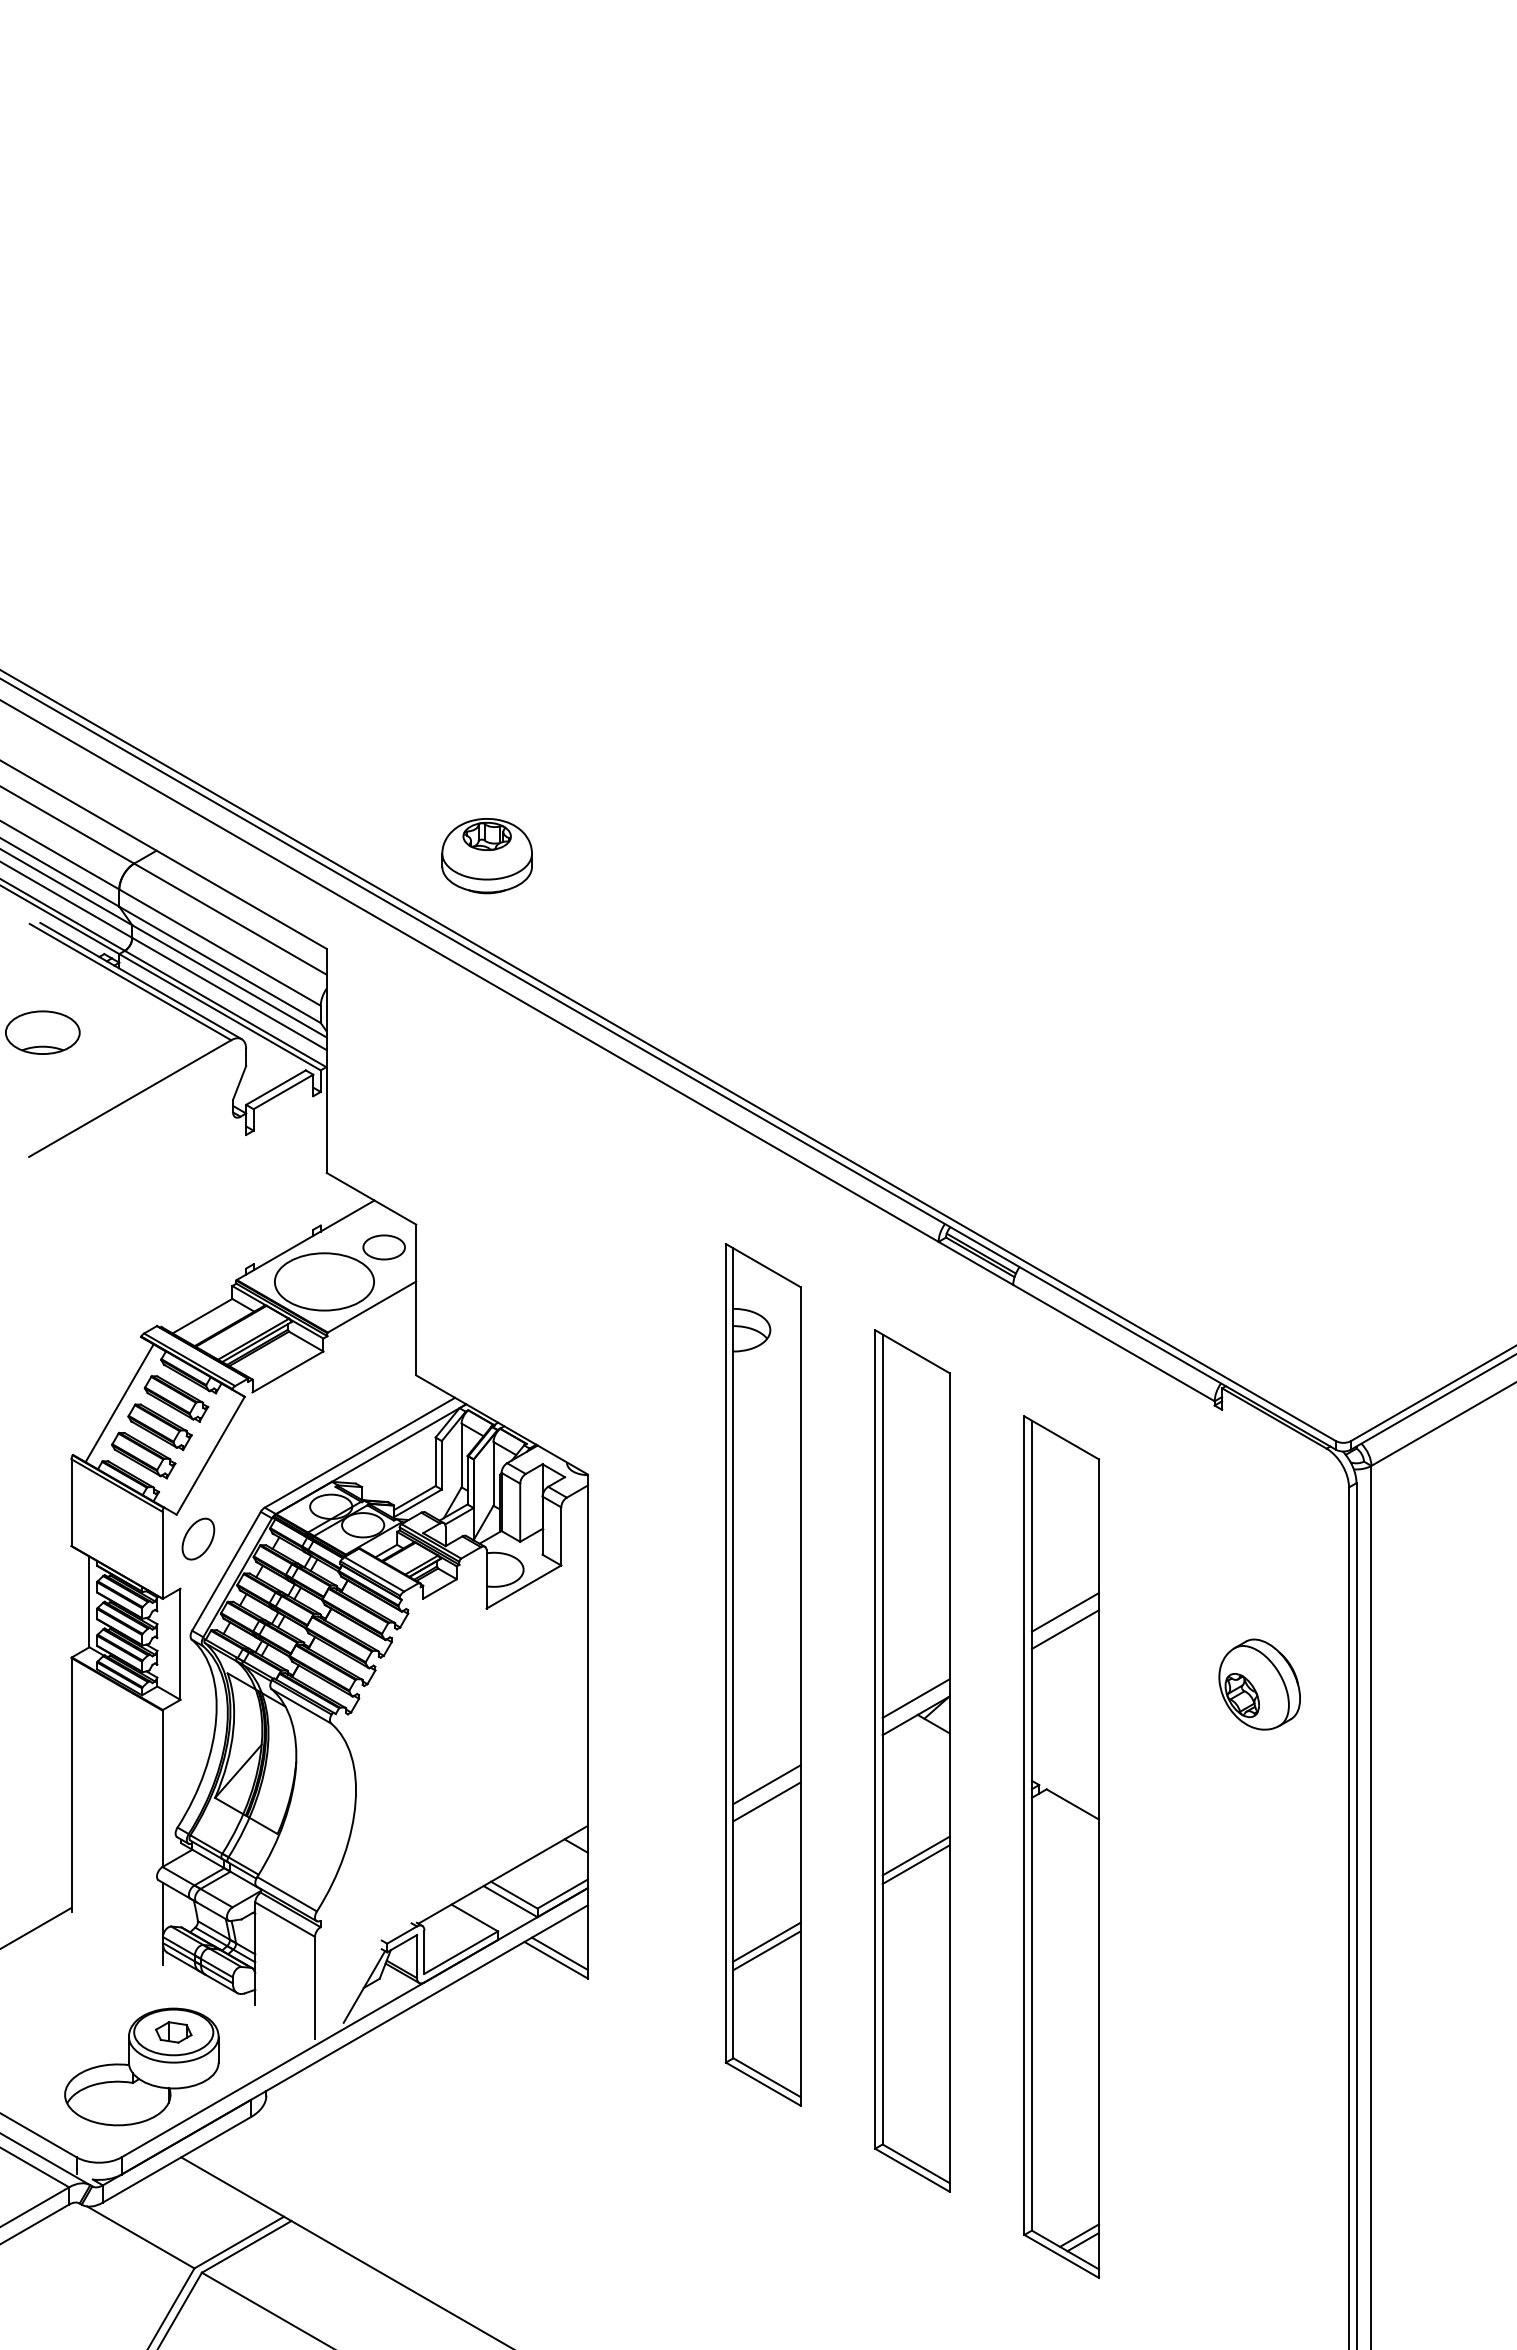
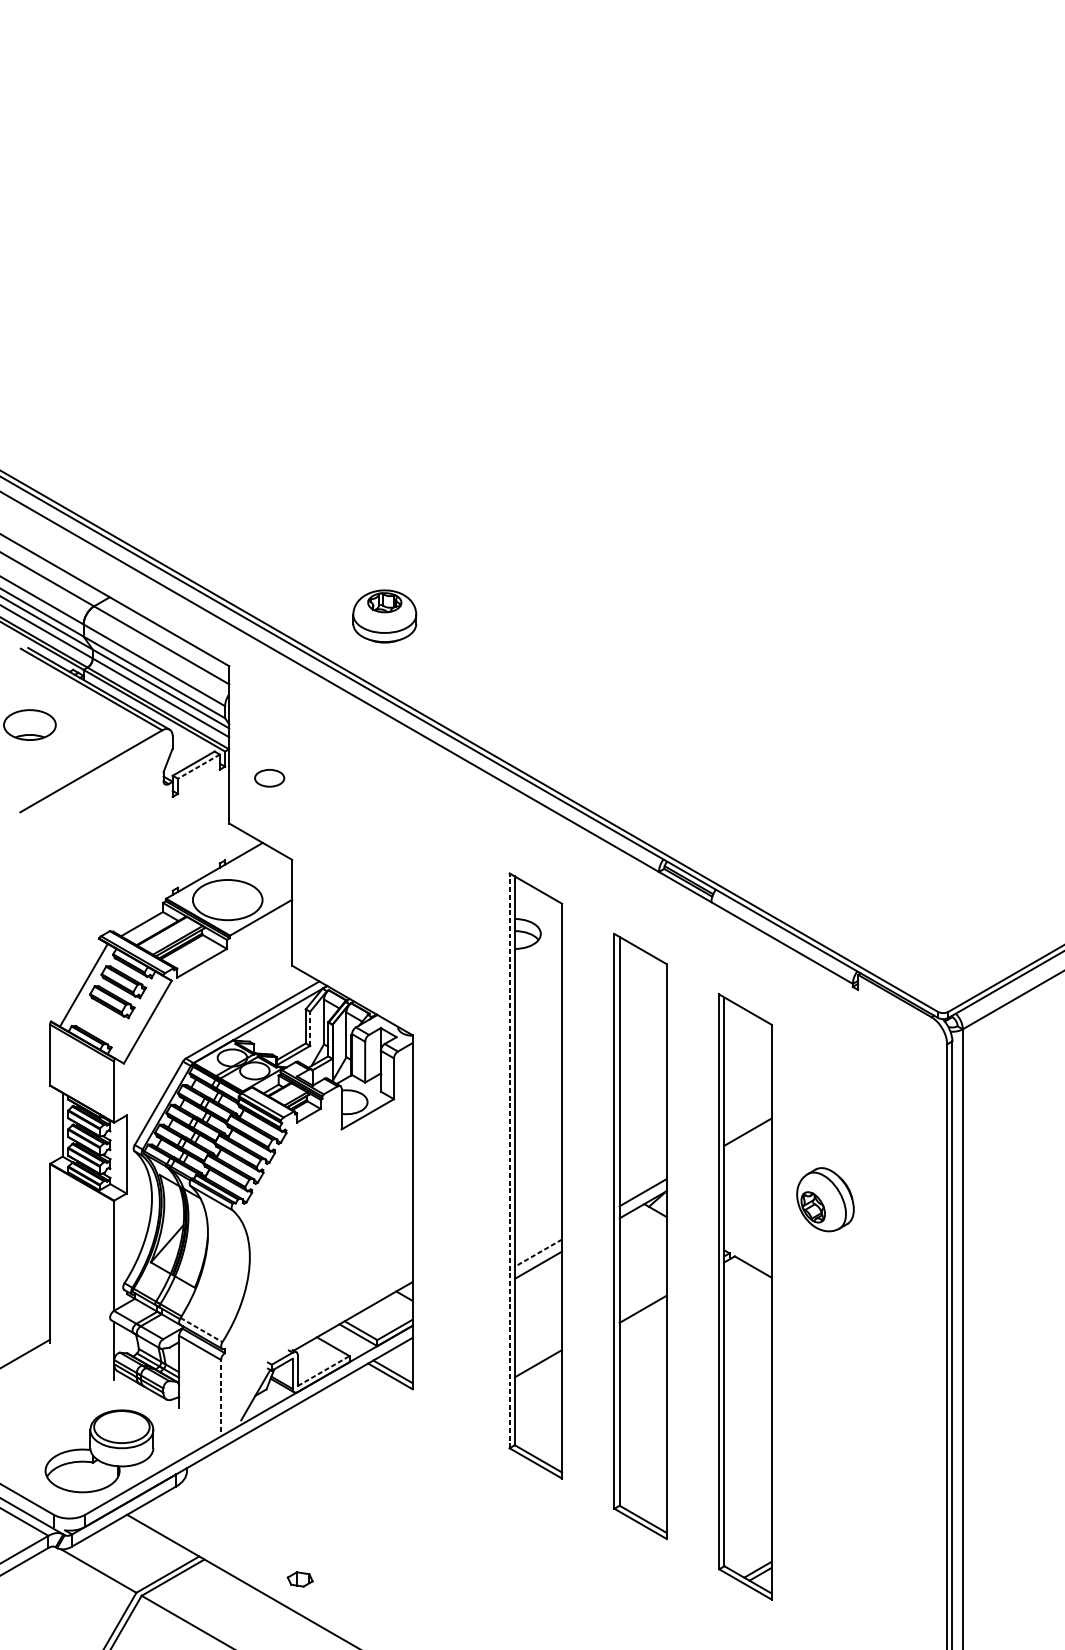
part: (486, 856) -> (384, 616), moved
line: (283, 1092) -> (198, 767), solid -> dashed
part: (383, 1247) -> (269, 778), moved
part: (143, 1455) -> (100, 1021), removed
line: (441, 1464) -> (309, 1028), solid -> dashed
part: (198, 1538) -> (139, 1080), removed
line: (1065, 1629) -> (748, 1144), removed
line: (725, 1652) -> (509, 1160), solid -> dashed
part: (1259, 1684) -> (825, 1199), moved
line: (767, 1784) -> (538, 1252), solid -> dashed
line: (915, 1855) -> (642, 1302), removed
line: (287, 1894) -> (201, 1330), solid -> dashed
line: (766, 1950) -> (538, 1369), removed
line: (461, 1952) -> (323, 1370), solid -> dashed
line: (314, 1987) -> (220, 1395), solid -> dashed
part: (173, 2032) -> (300, 1579), moved

